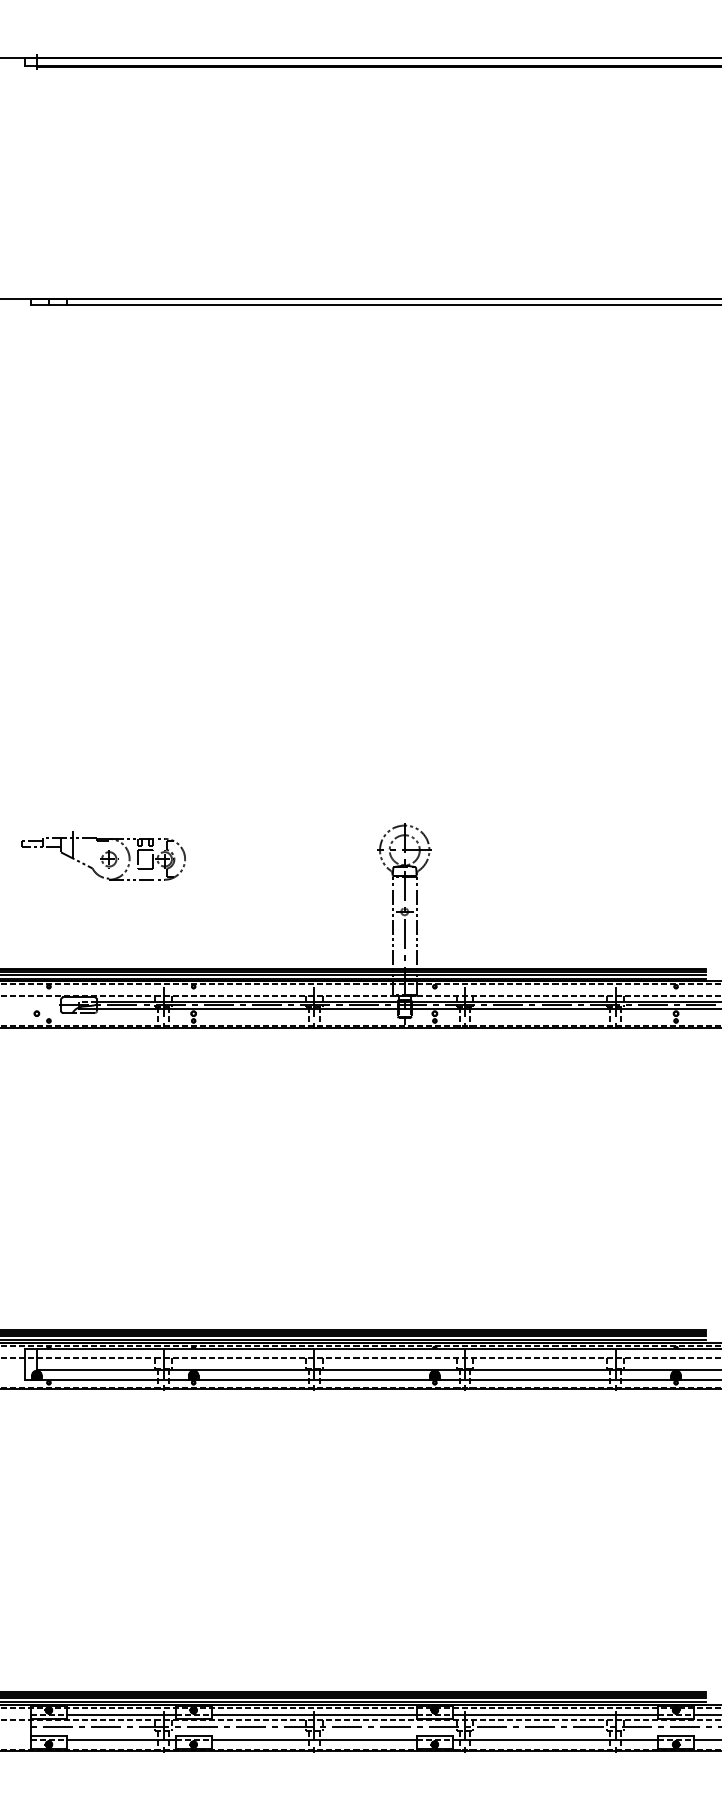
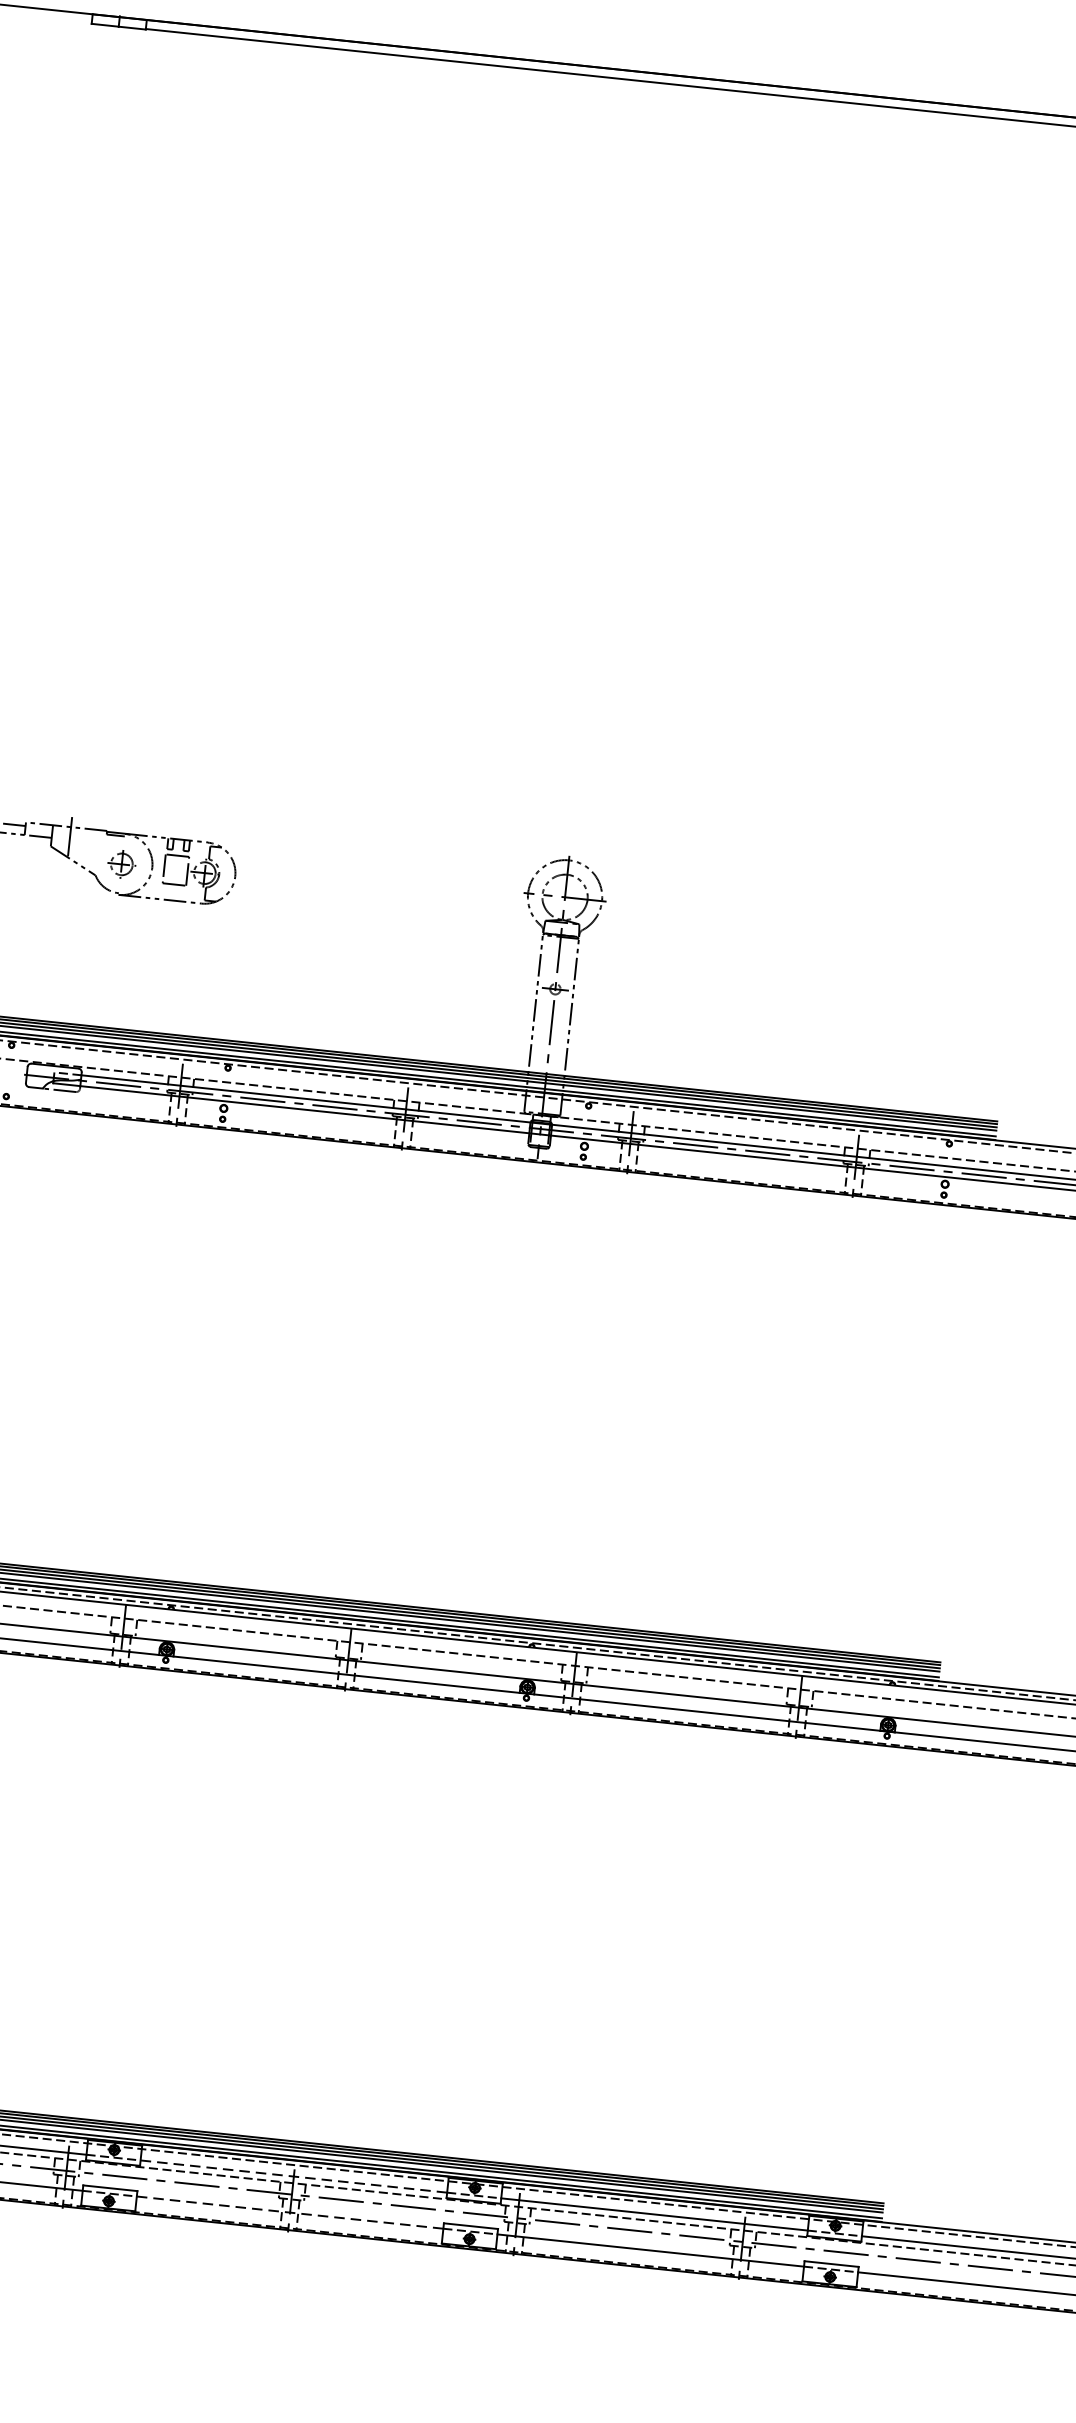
line: (314, 1715) -> (294, 2176), solid -> dashed
line: (314, 1739) -> (290, 2212), solid -> dashed

